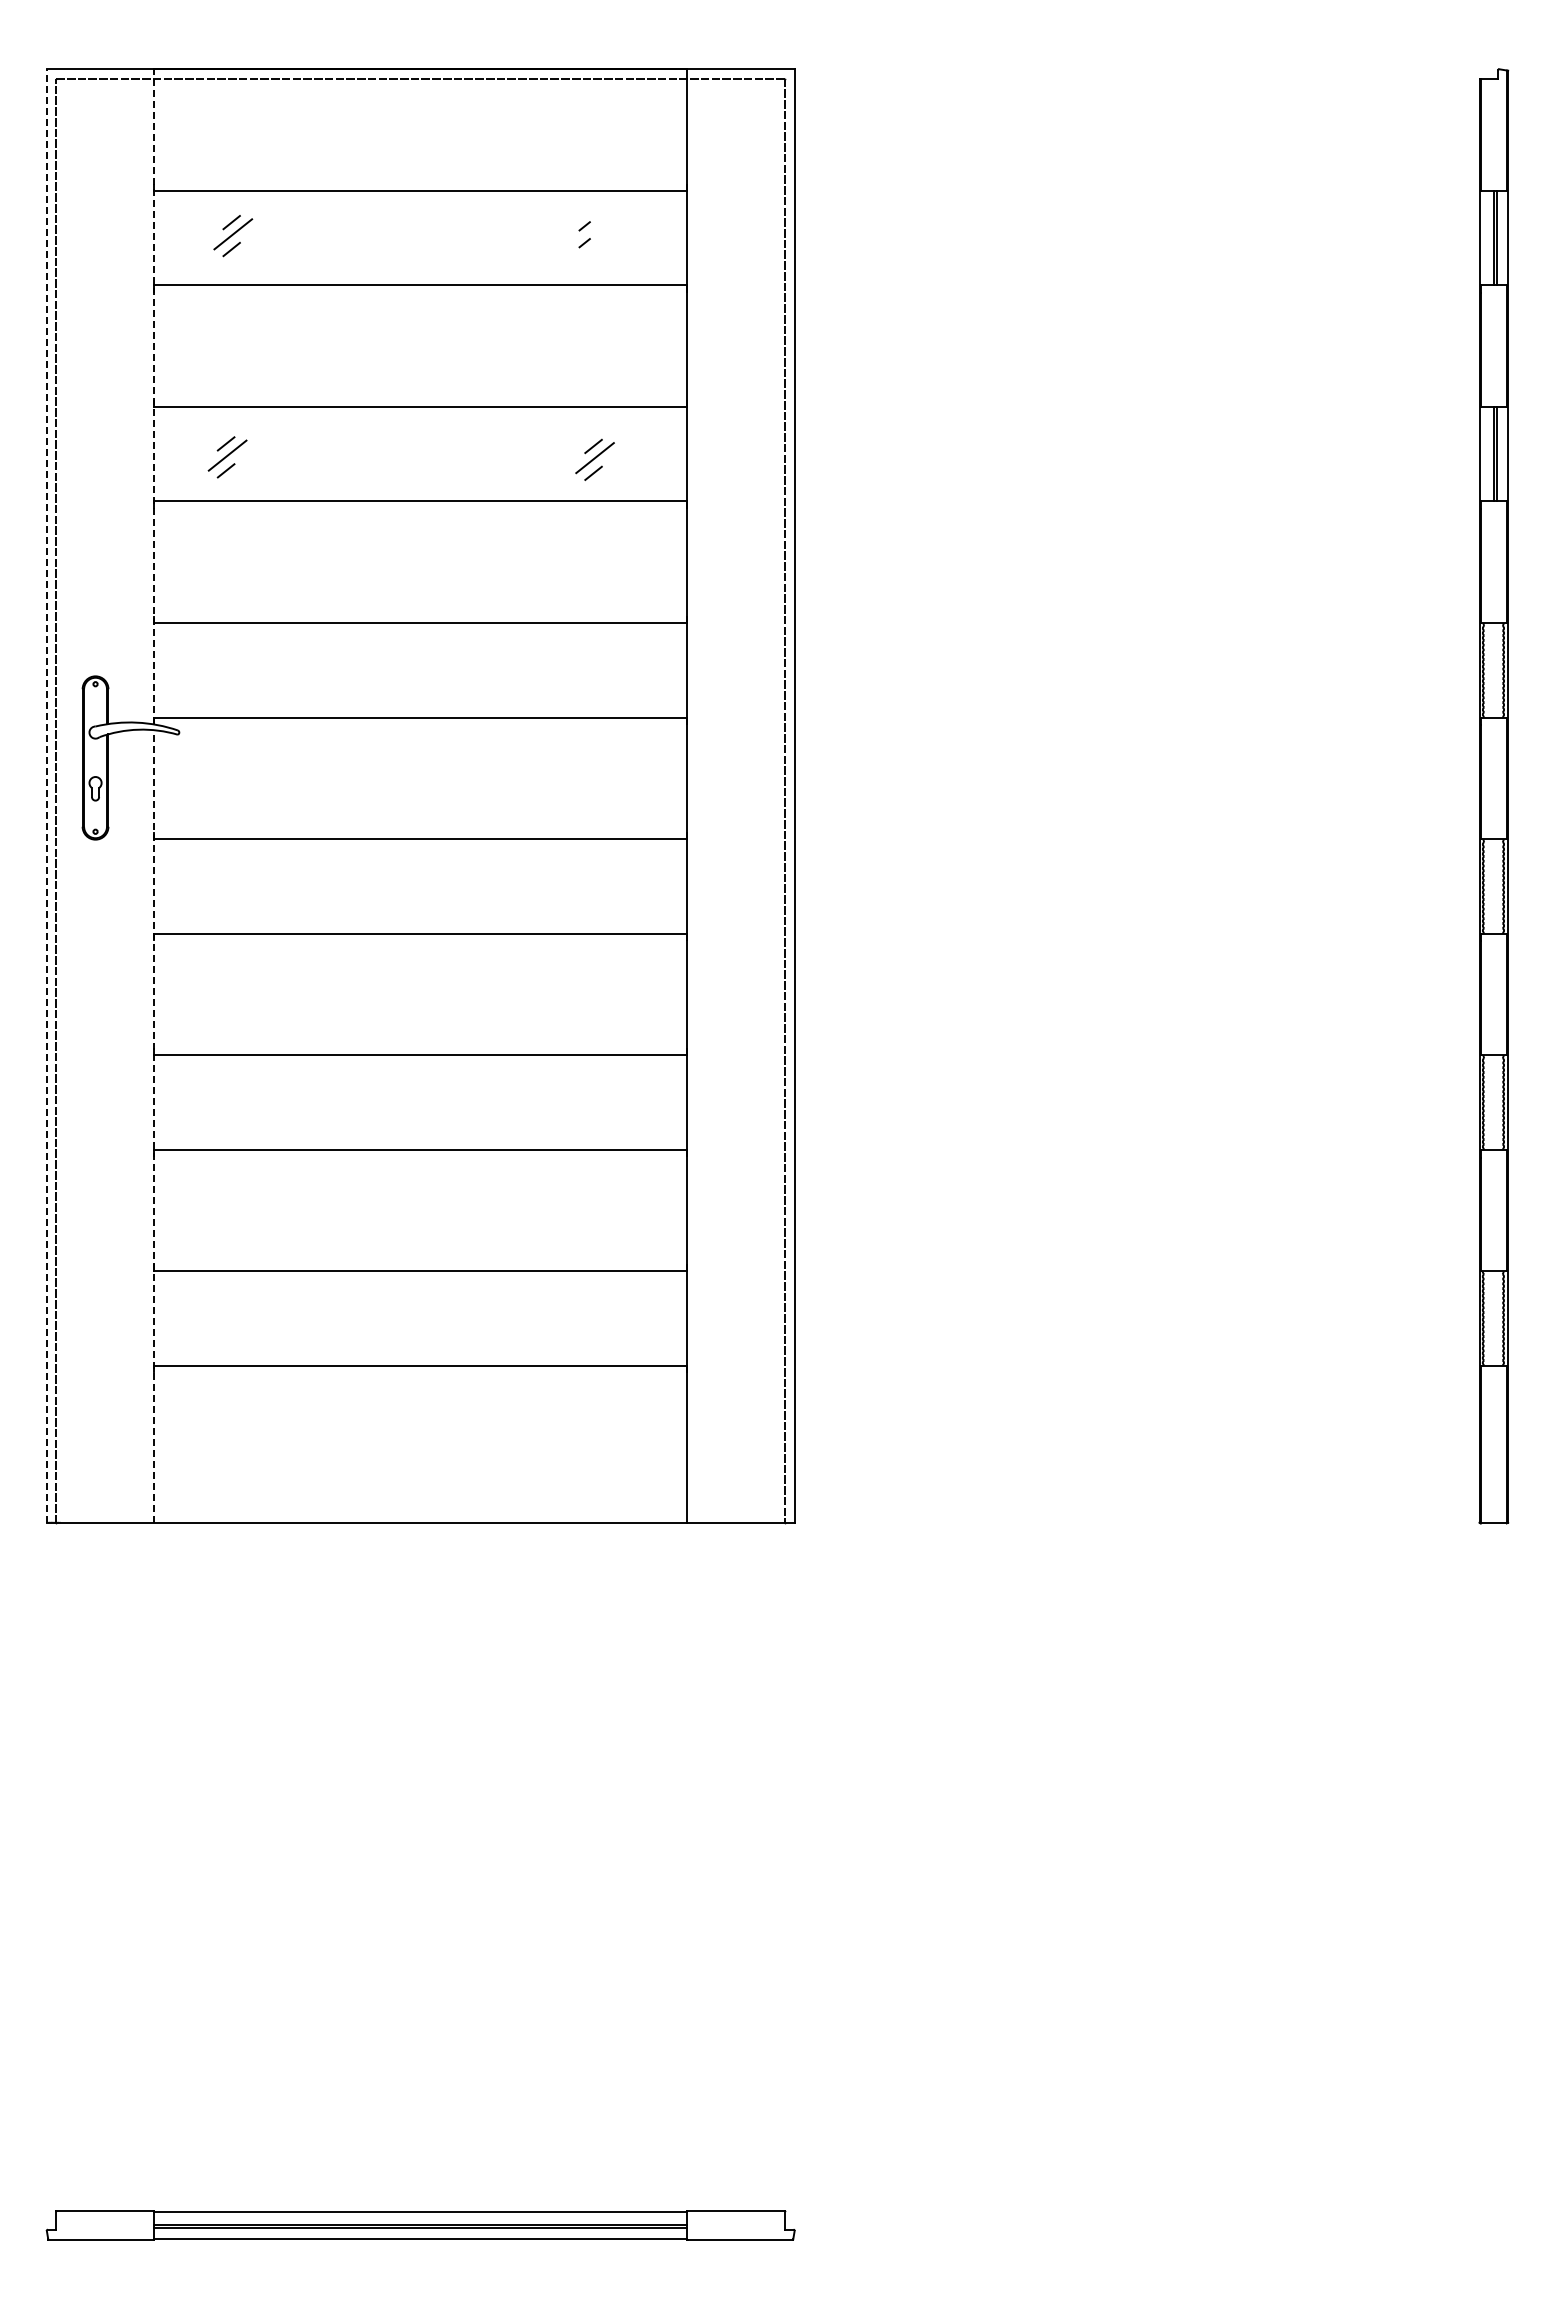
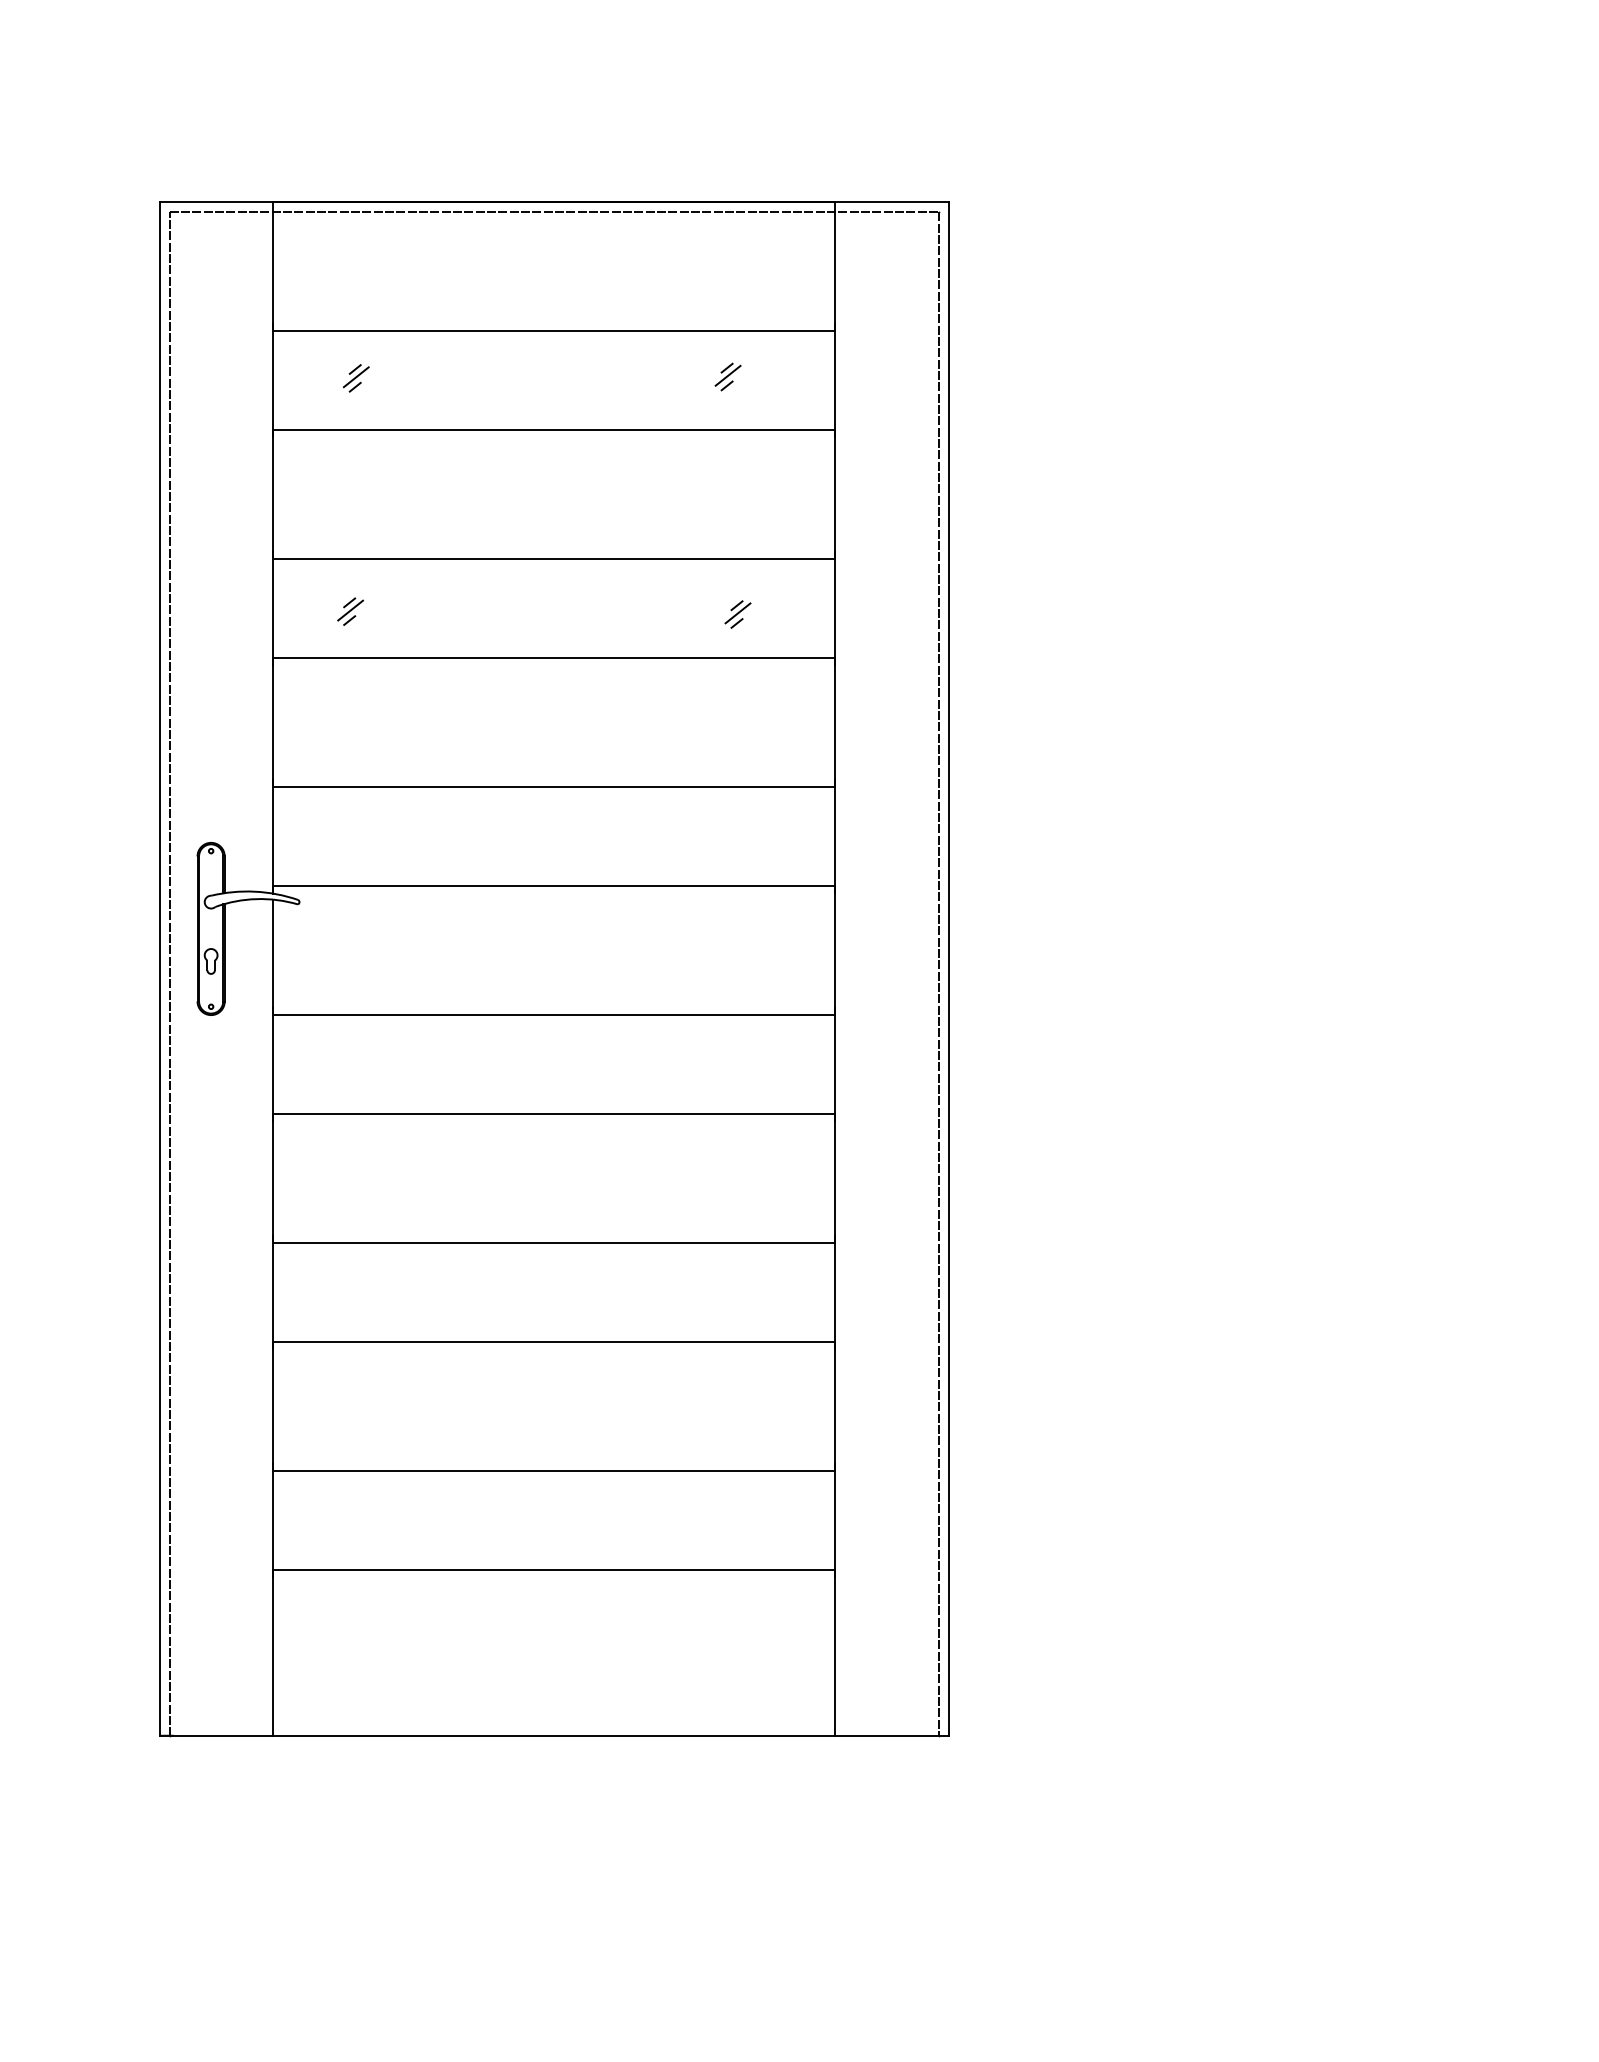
line: (585, 233) -> (727, 375), added
part: (232, 235) -> (355, 377), size x0.62
line: (154, 396) -> (273, 547), dashed -> solid
part: (227, 456) -> (350, 610), size x0.62
part: (594, 459) -> (737, 614), size x0.62
line: (46, 795) -> (159, 968), dashed -> solid
line: (154, 1126) -> (273, 1317), dashed -> solid

